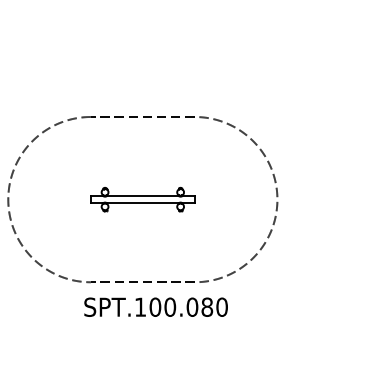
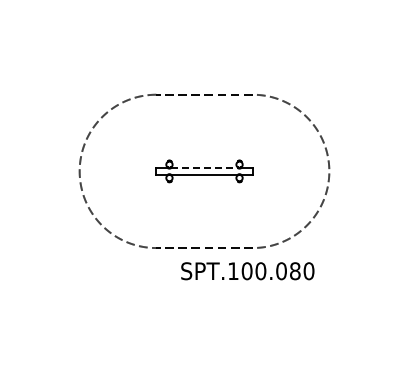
line: (143, 196) -> (205, 168), solid -> dashed
text: (155, 307) -> (247, 271), moved

